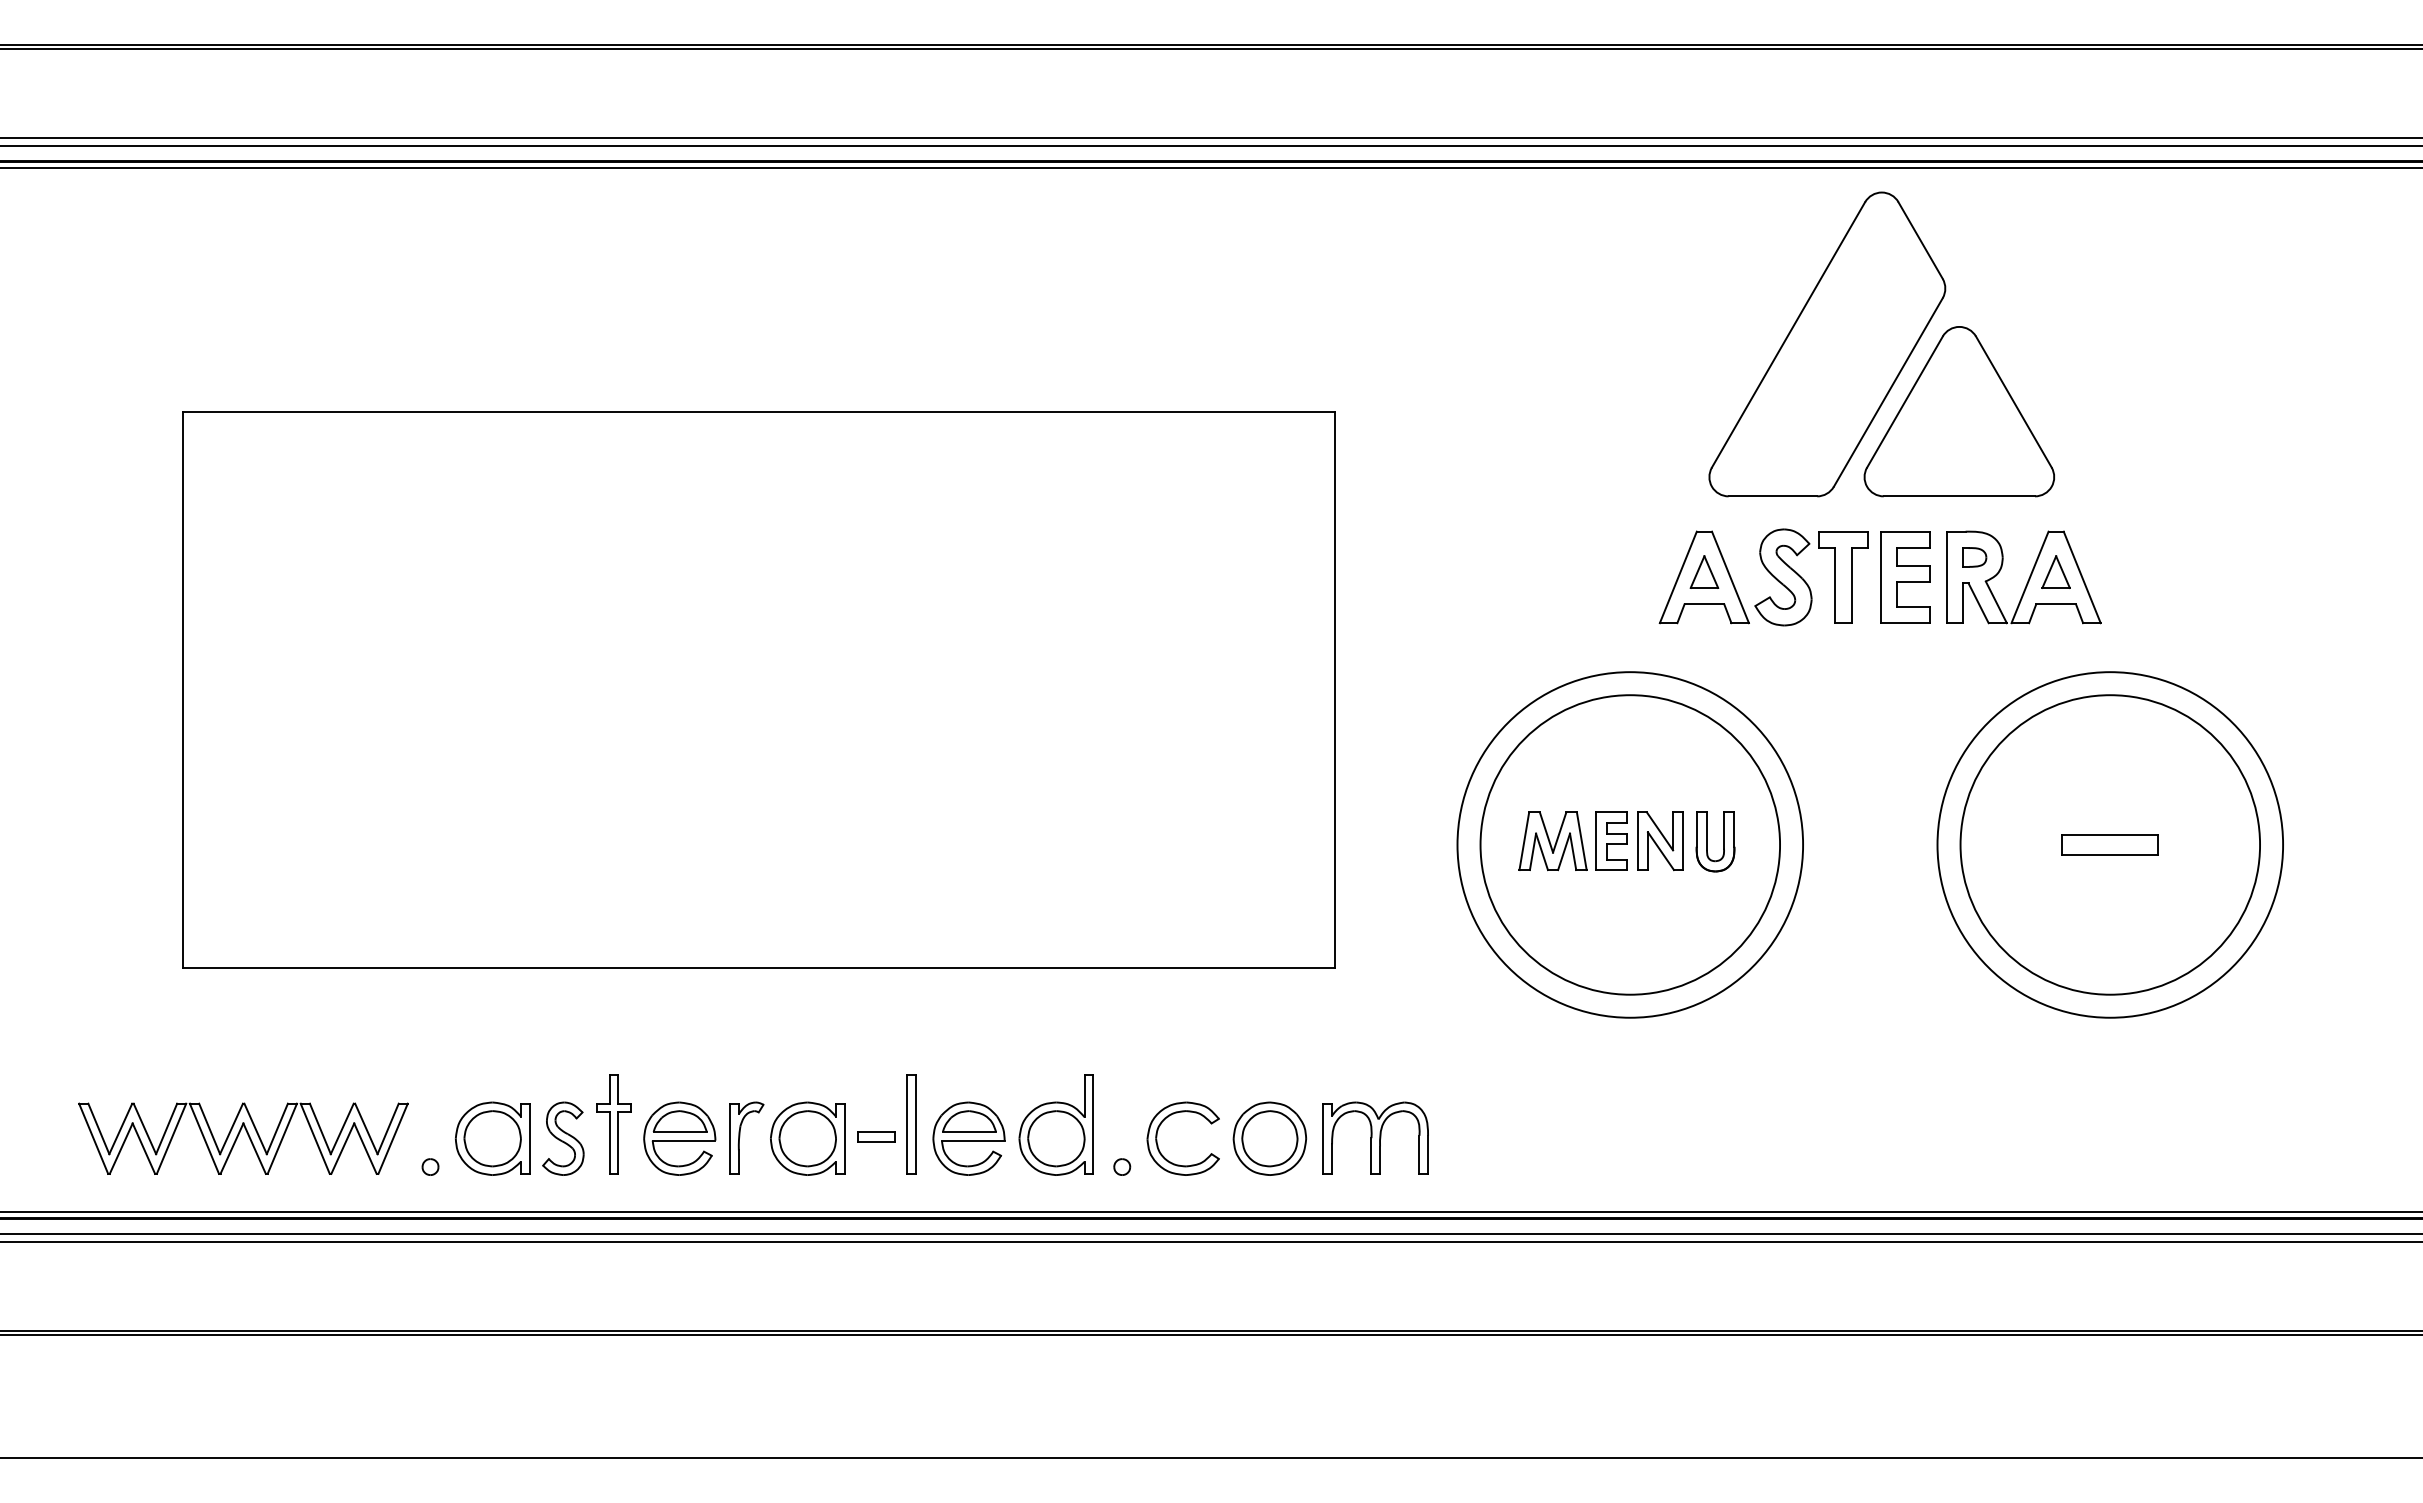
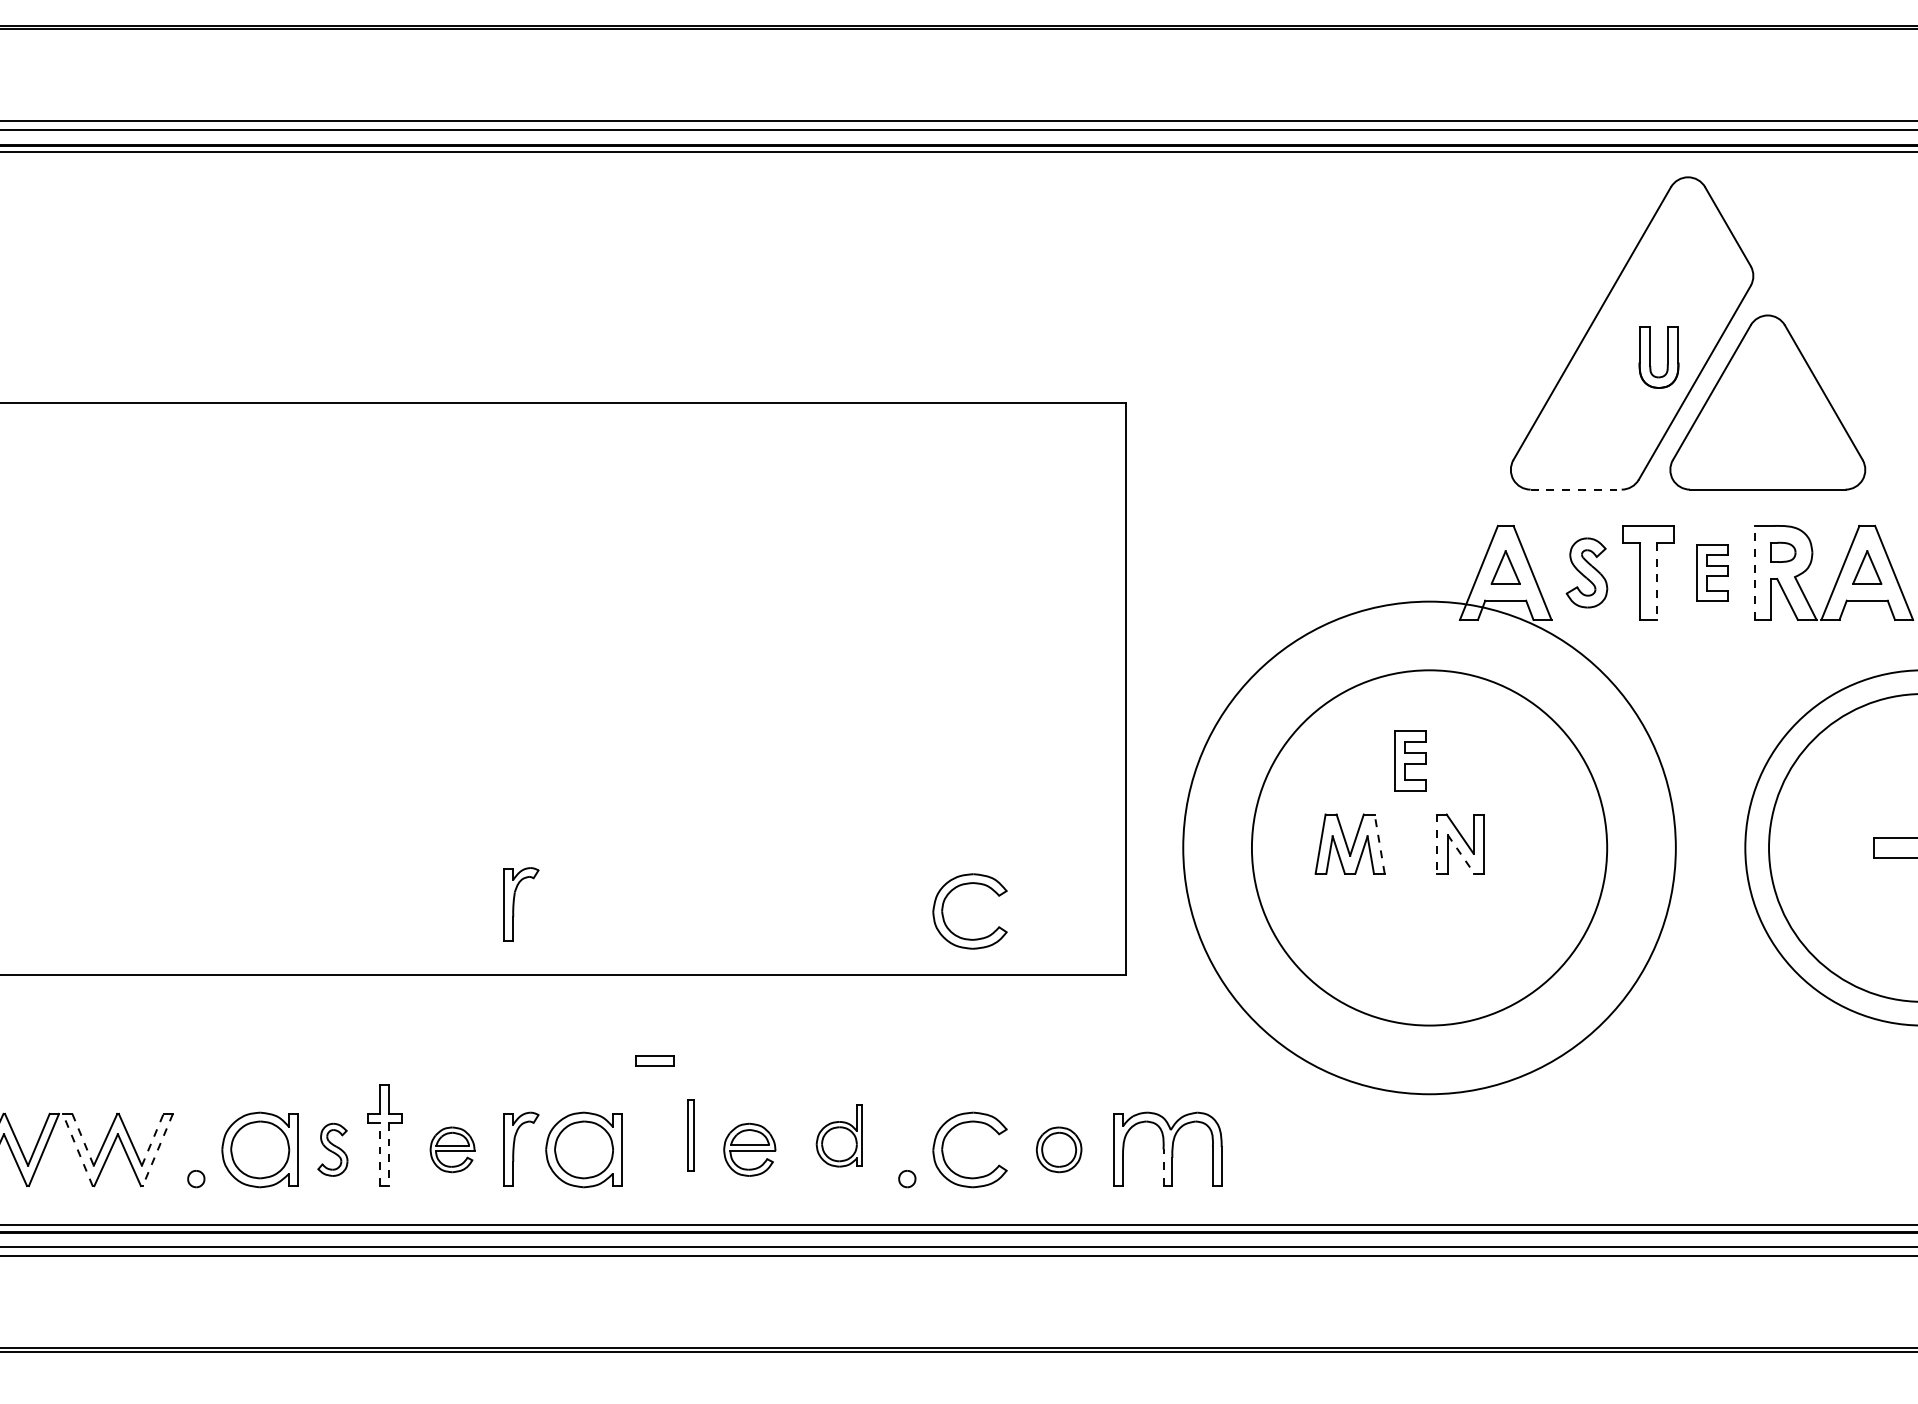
line: (1773, 496) -> (1576, 489), solid -> dashed
part: (1783, 577) -> (1587, 573), size x0.7
part: (1905, 577) -> (1712, 573), size x0.6
line: (1946, 577) -> (1754, 573), solid -> dashed
line: (1851, 585) -> (1656, 581), solid -> dashed
line: (1581, 840) -> (1379, 843), solid -> dashed
part: (1611, 840) -> (1410, 760), moved
line: (1637, 841) -> (1436, 844), solid -> dashed
part: (1707, 841) -> (1650, 357), moved
circle: (1630, 844) -> (1429, 847), size x1.6
line: (1660, 851) -> (1460, 854), solid -> dashed
part: (746, 899) -> (521, 904), added
part: (1158, 913) -> (944, 918), added
part: (911, 1124) -> (690, 1135), size x0.7
part: (1055, 1124) -> (838, 1135), size x0.6
line: (388, 1128) -> (153, 1139), solid -> dashed
line: (320, 1129) -> (83, 1140), solid -> dashed
part: (876, 1136) -> (654, 1060), moved
line: (315, 1138) -> (78, 1149), solid -> dashed
part: (563, 1138) -> (332, 1149), size x0.7
part: (679, 1138) -> (452, 1149), size x0.6
part: (968, 1138) -> (749, 1149), size x0.7
part: (1269, 1138) -> (1058, 1149), size x0.6
line: (392, 1139) -> (157, 1150), solid -> dashed
line: (609, 1143) -> (380, 1154), solid -> dashed
line: (618, 1143) -> (389, 1154), solid -> dashed
line: (1371, 1156) -> (1163, 1168), solid -> dashed

